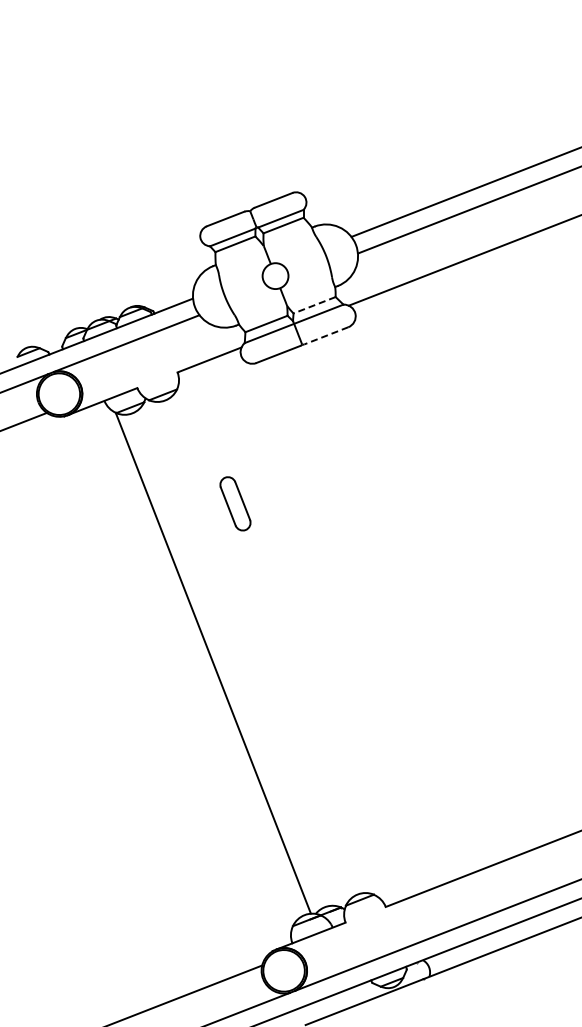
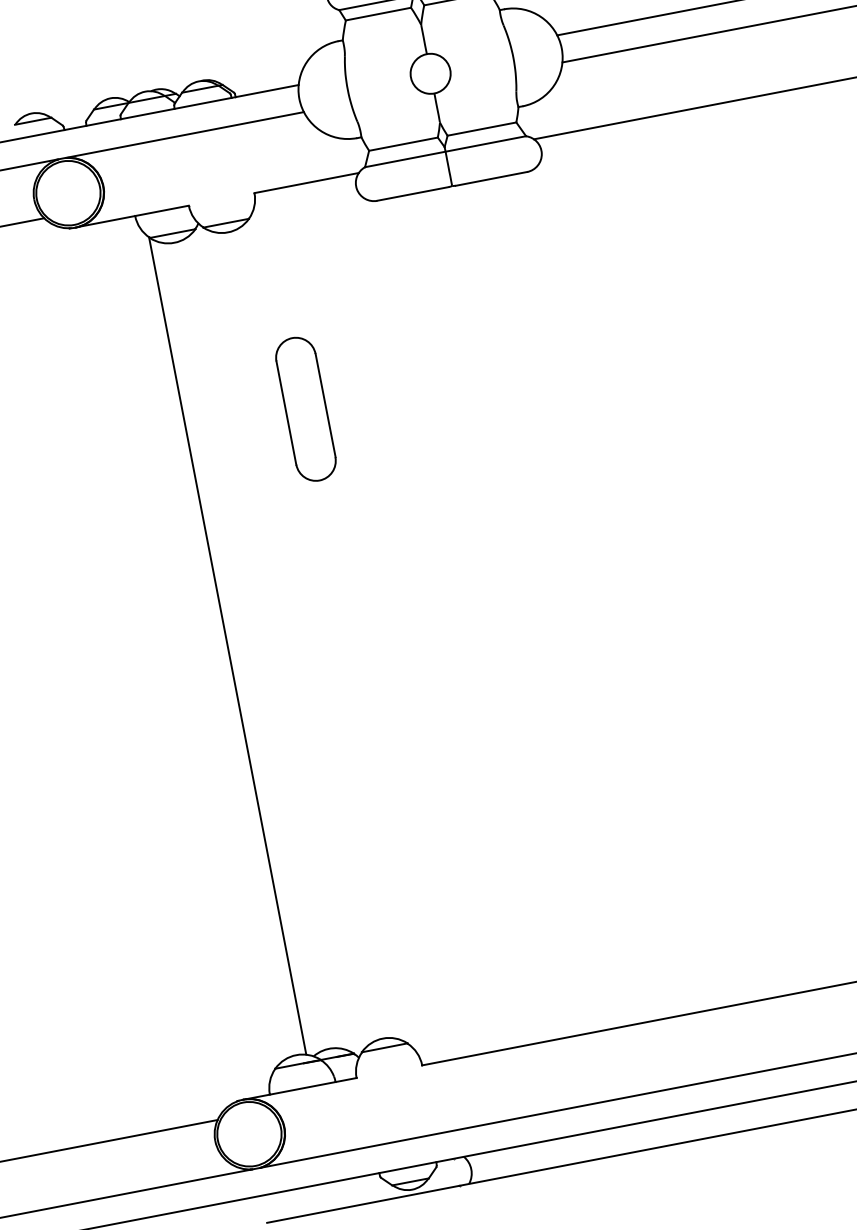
line: (314, 305) -> (481, 129), dashed -> solid
line: (326, 335) -> (491, 178), dashed -> solid
part: (235, 503) -> (306, 408), size x1.67

